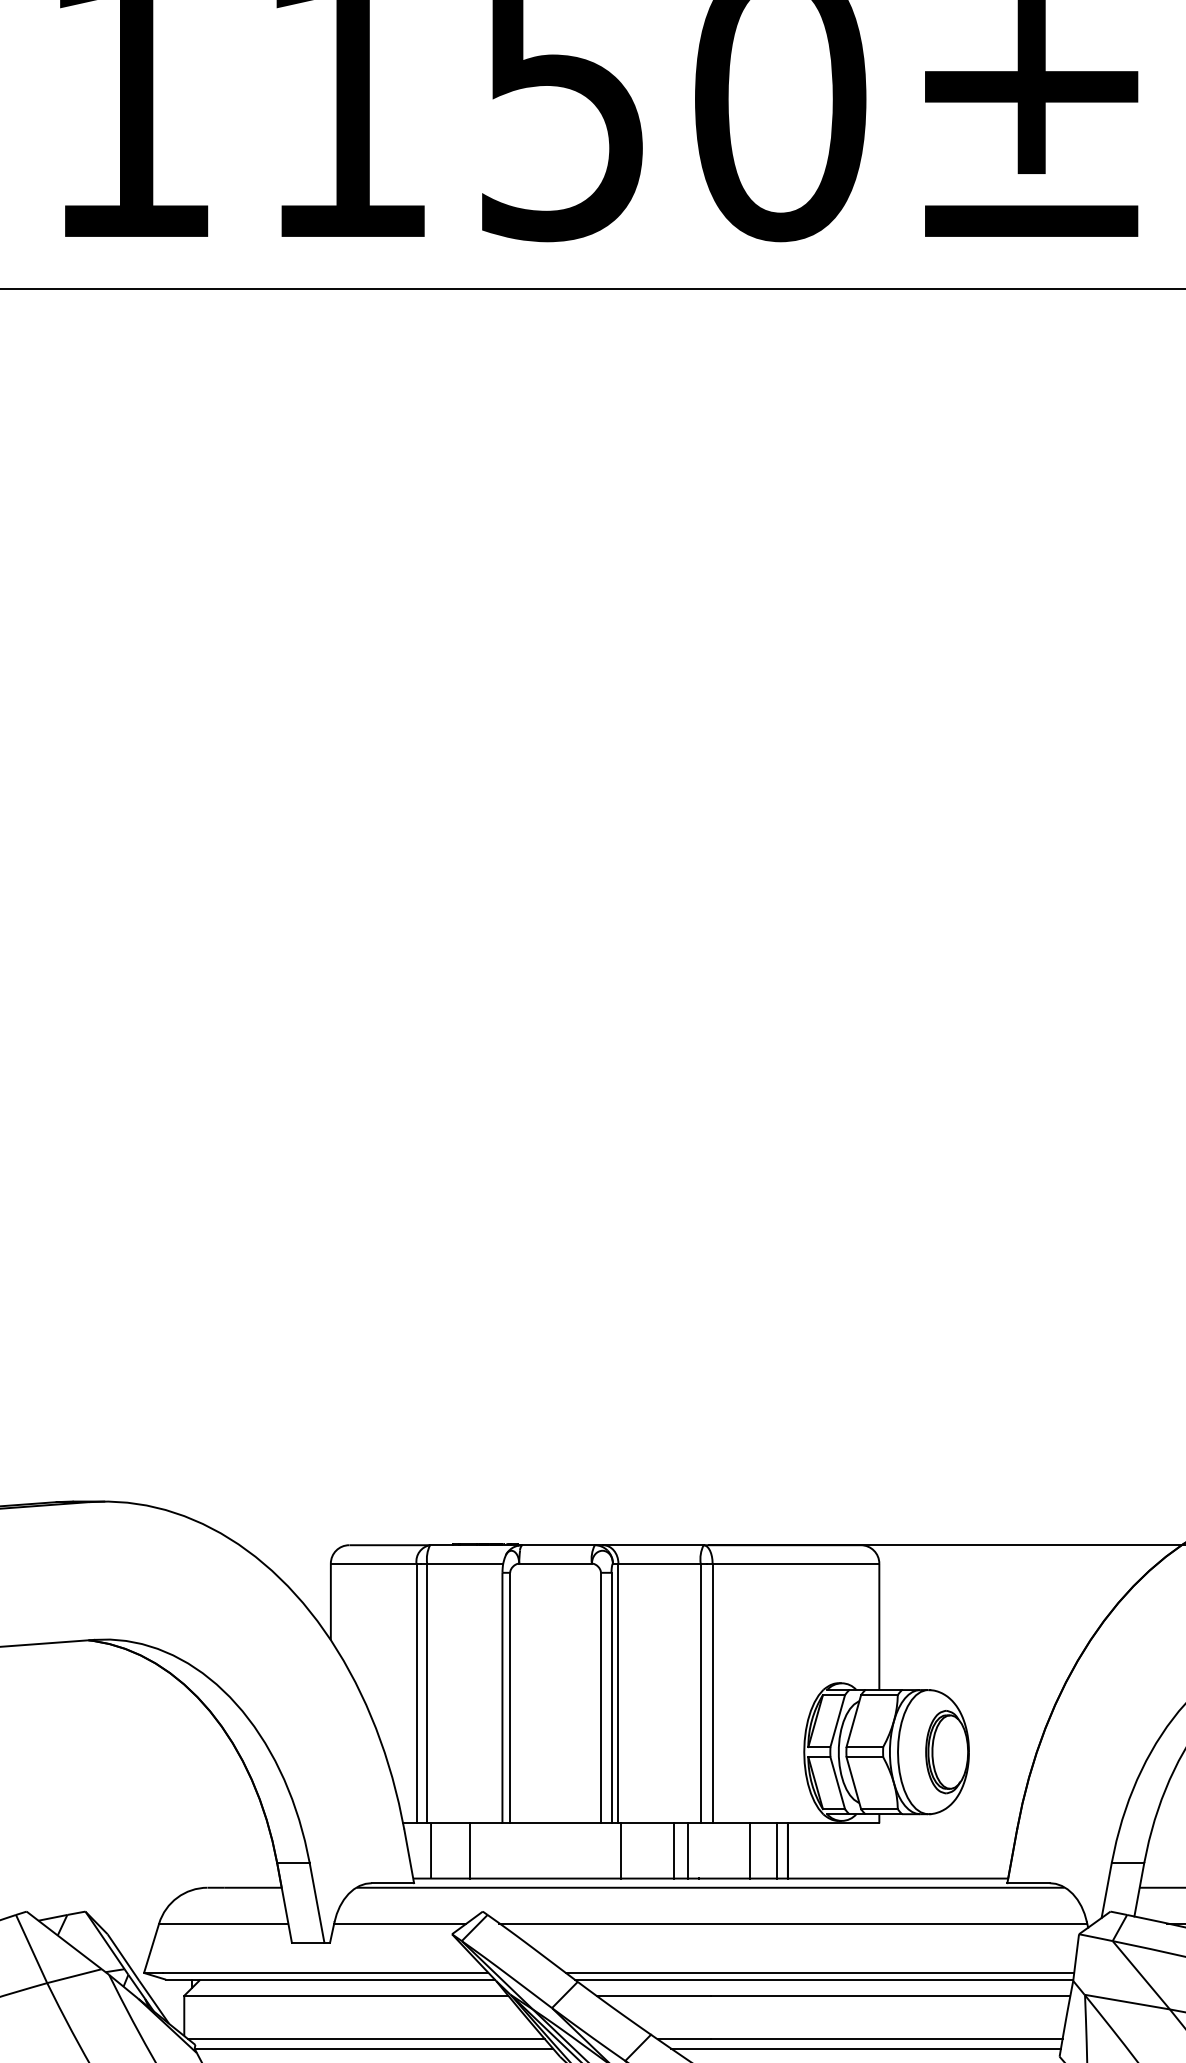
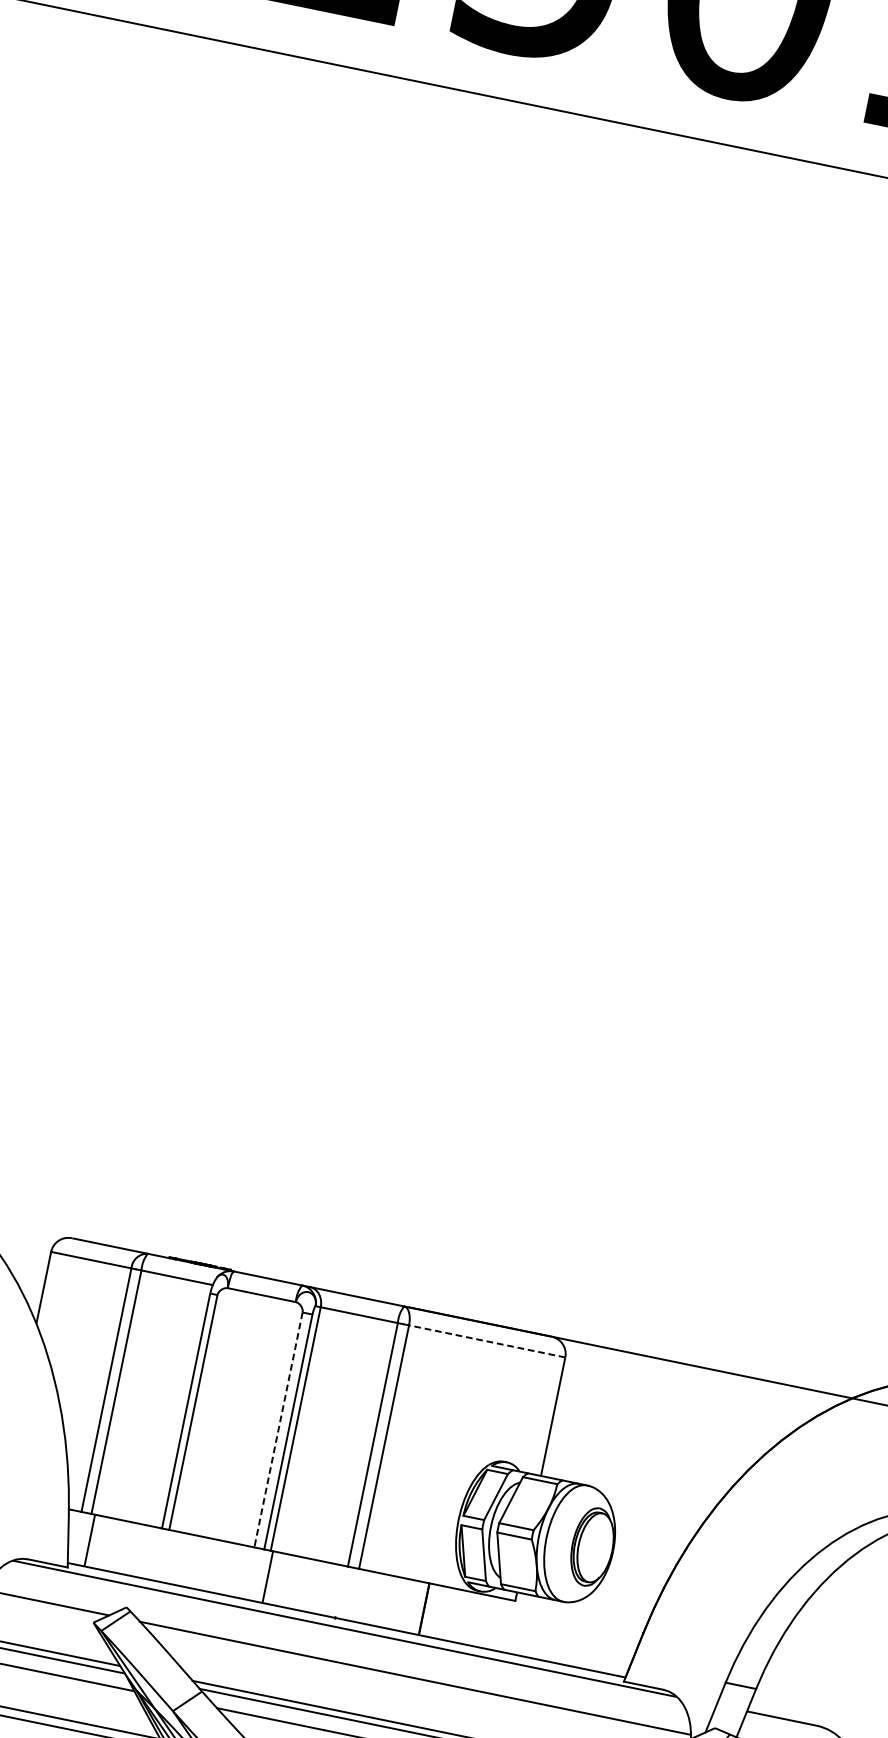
line: (795, 1563) -> (486, 1341), solid -> dashed
line: (600, 1698) -> (277, 1430), solid -> dashed
line: (469, 1850) -> (125, 1547), removed
line: (673, 1850) -> (317, 1586), removed
line: (688, 1850) -> (331, 1589), removed
line: (750, 1850) -> (389, 1601), removed
line: (776, 1850) -> (413, 1606), removed

